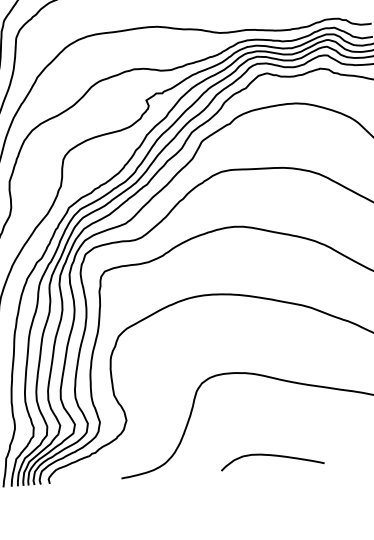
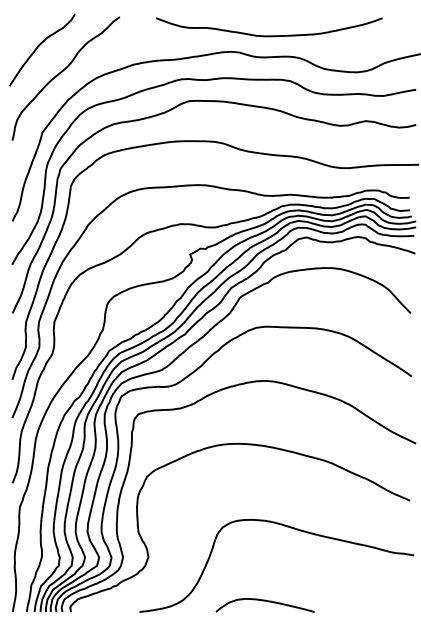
curve: (271, 456) -> (264, 601), moved

